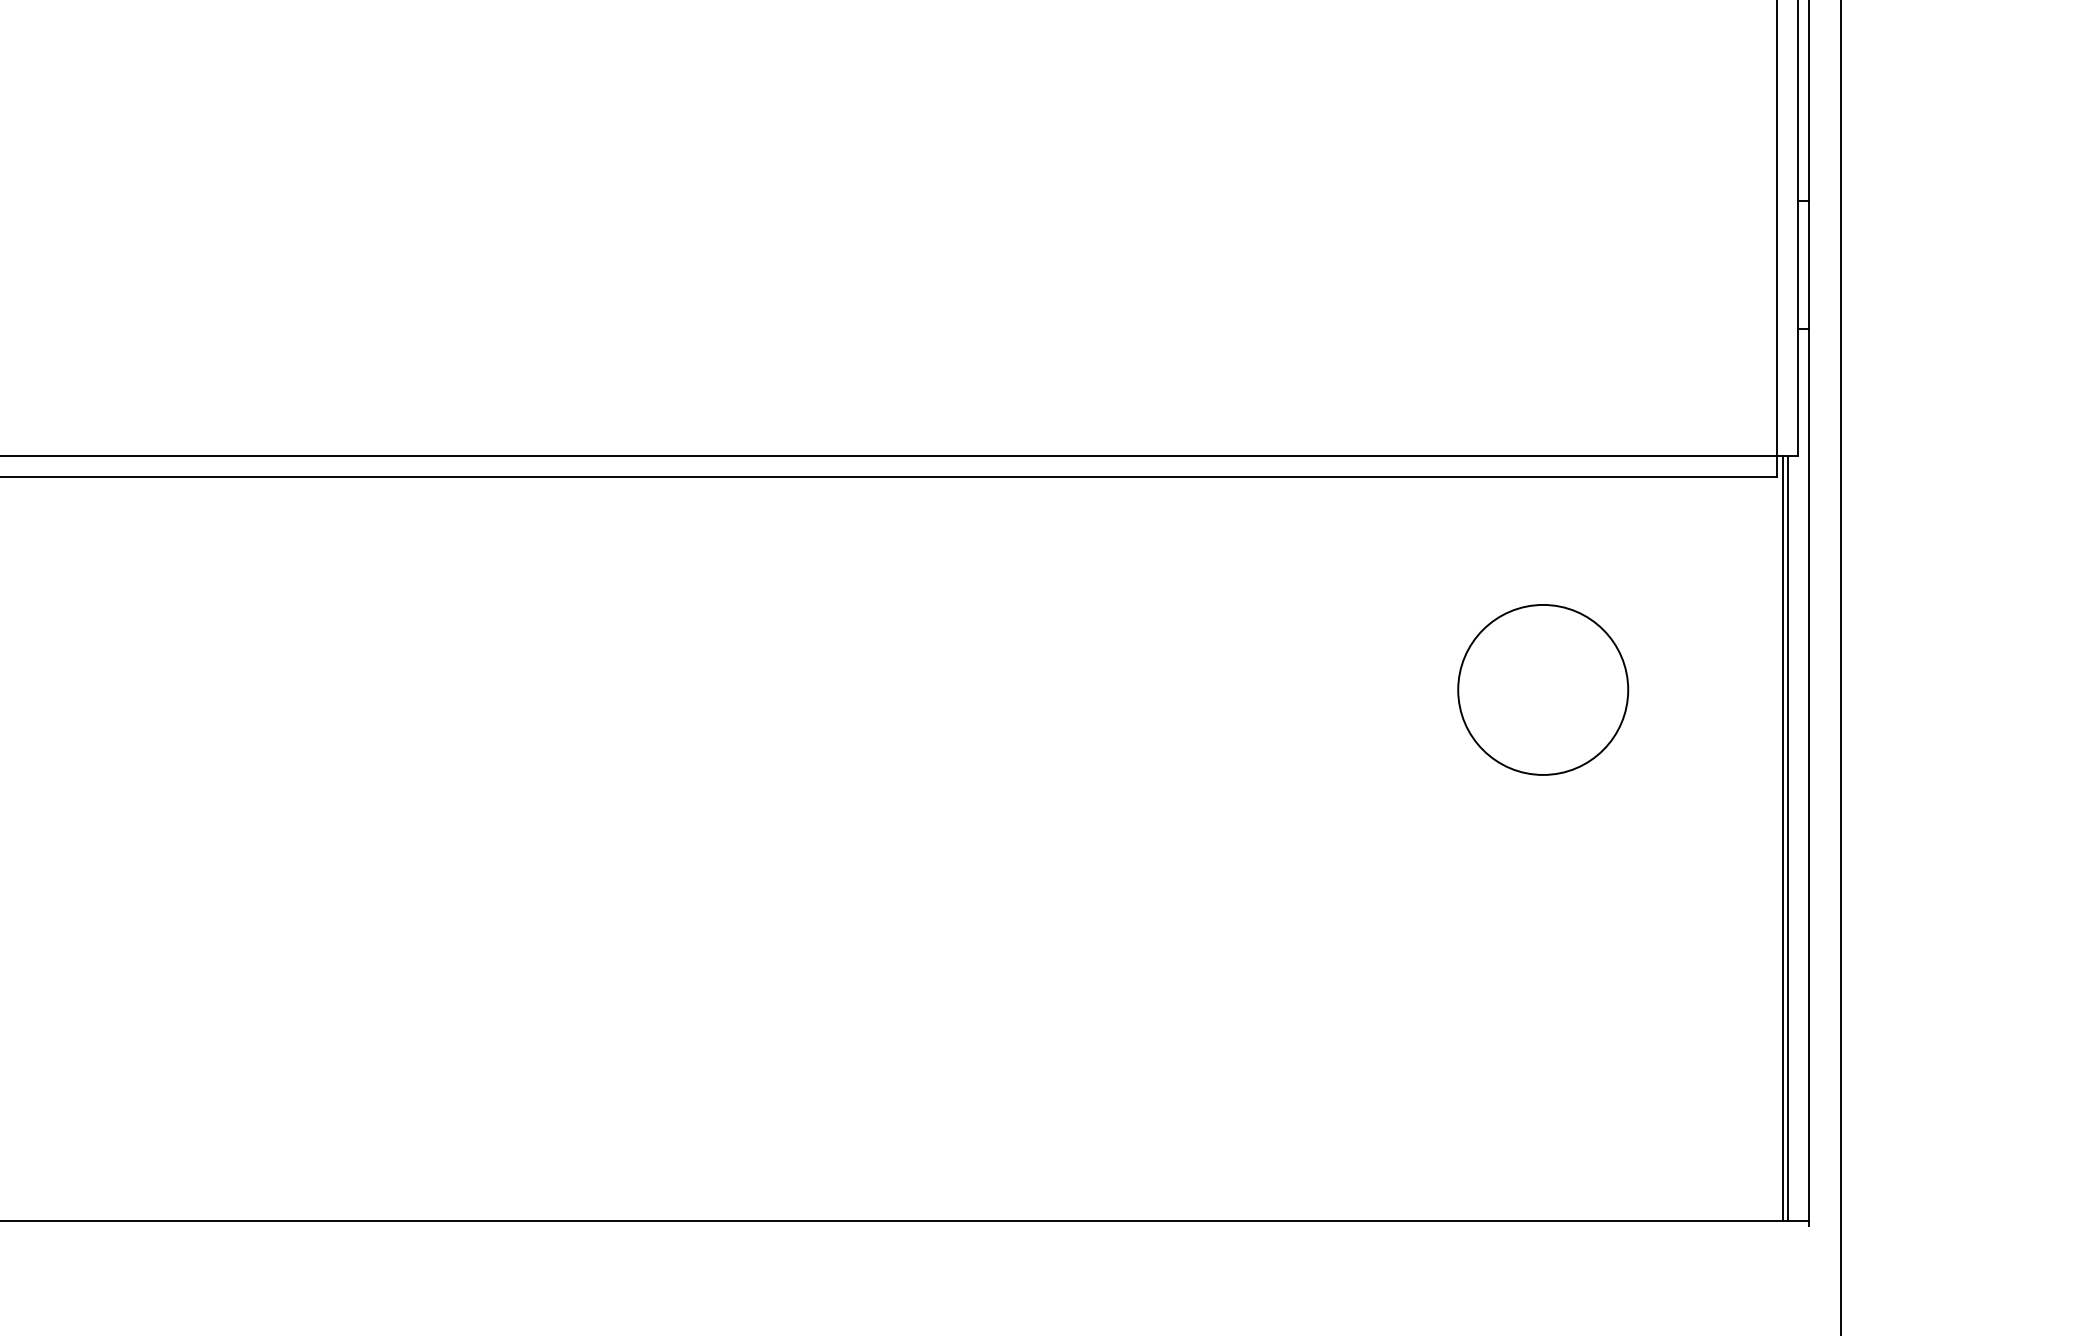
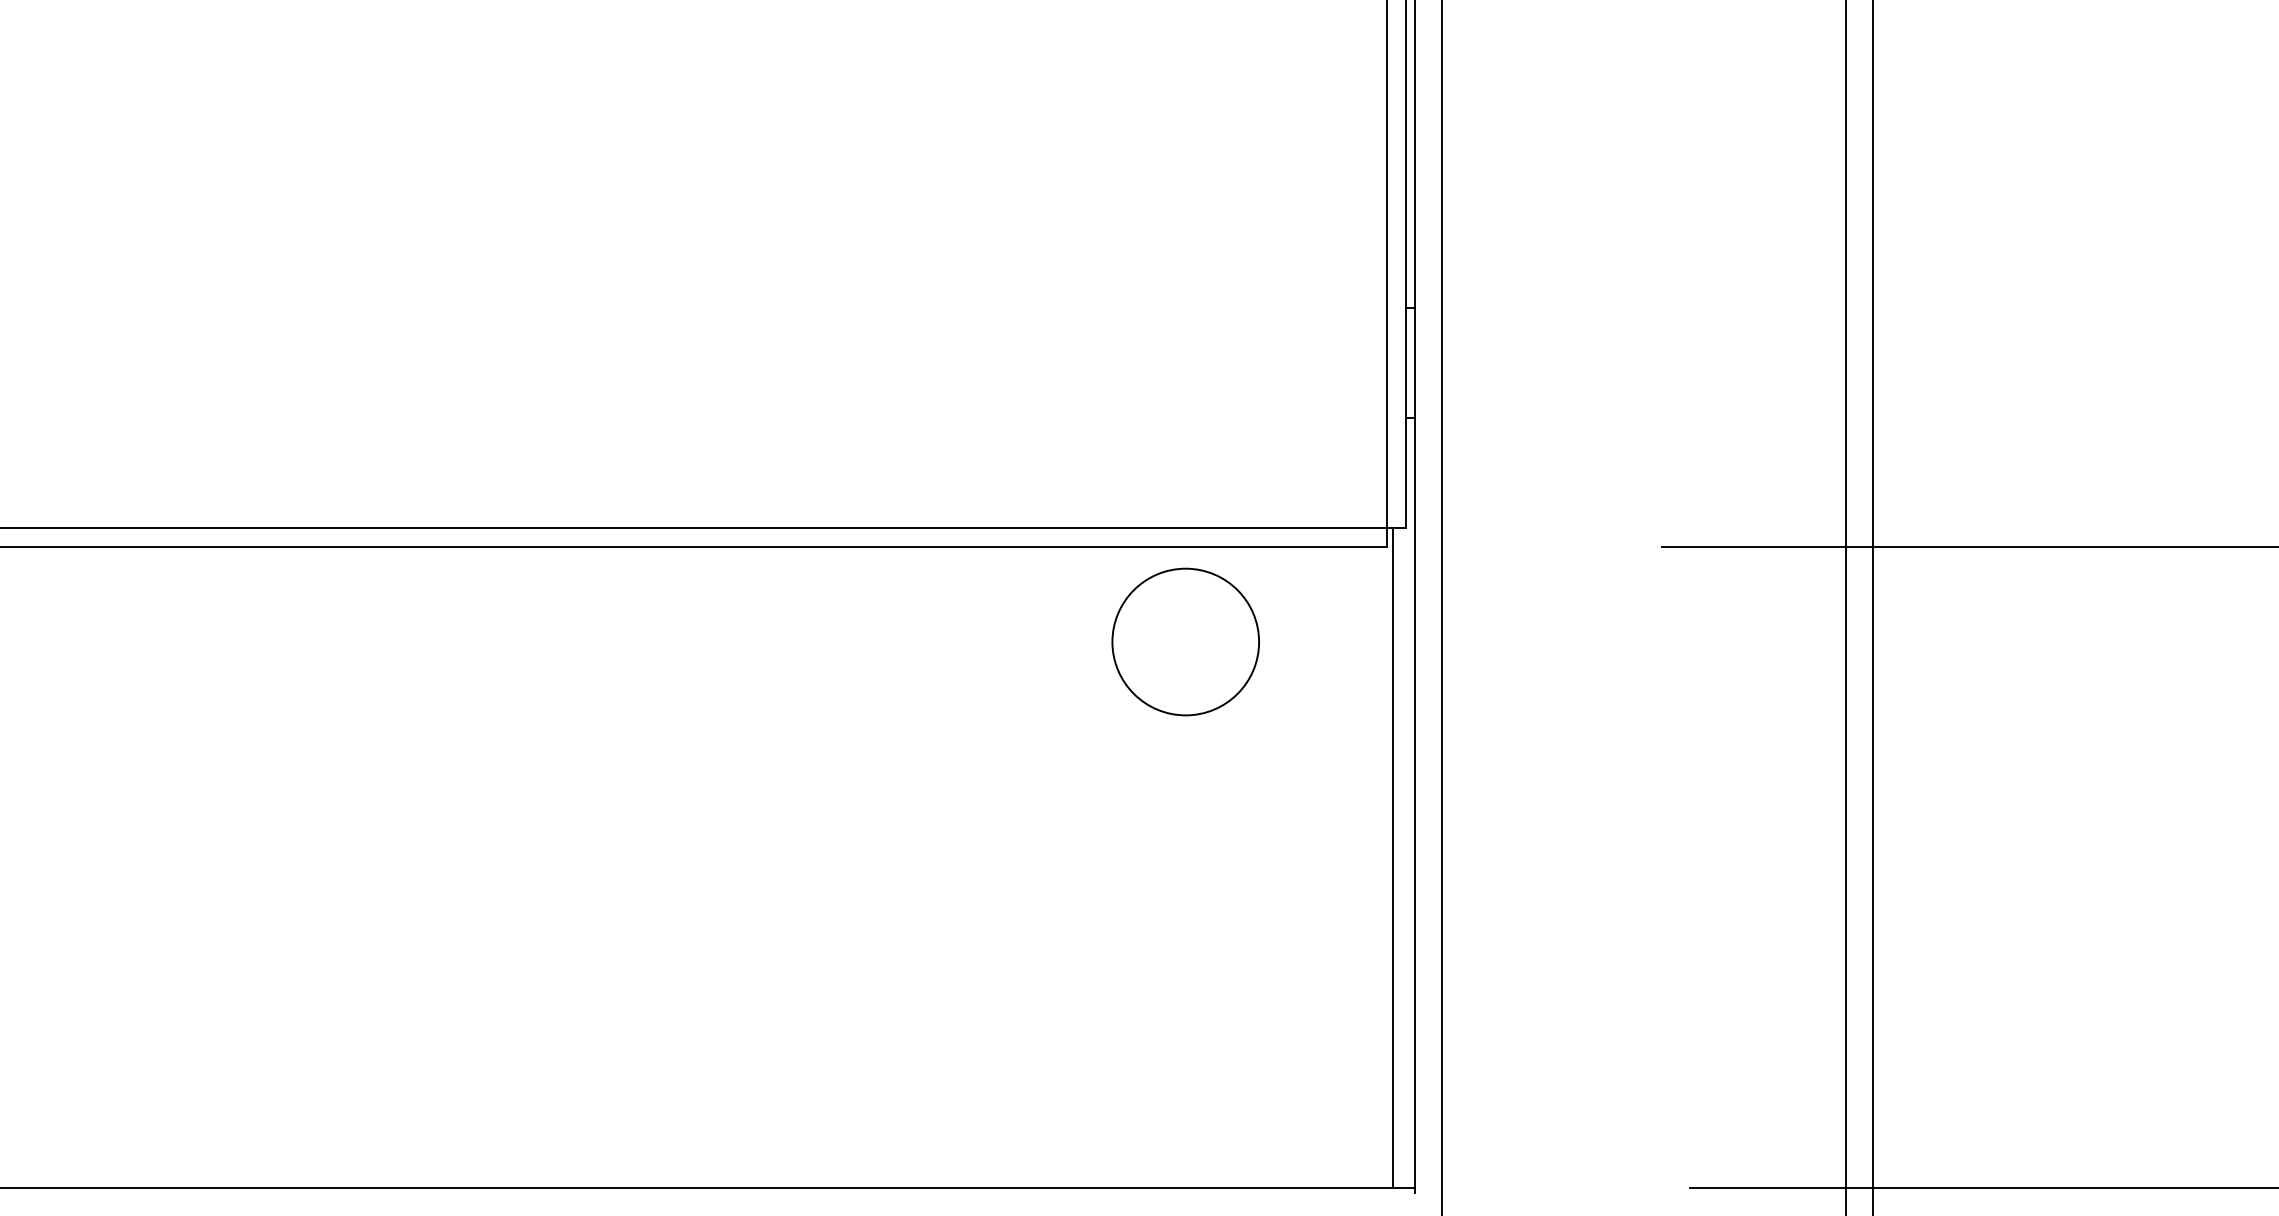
circle: (1542, 689) -> (1185, 641), moved
line: (1787, 838) -> (1396, 858), removed

